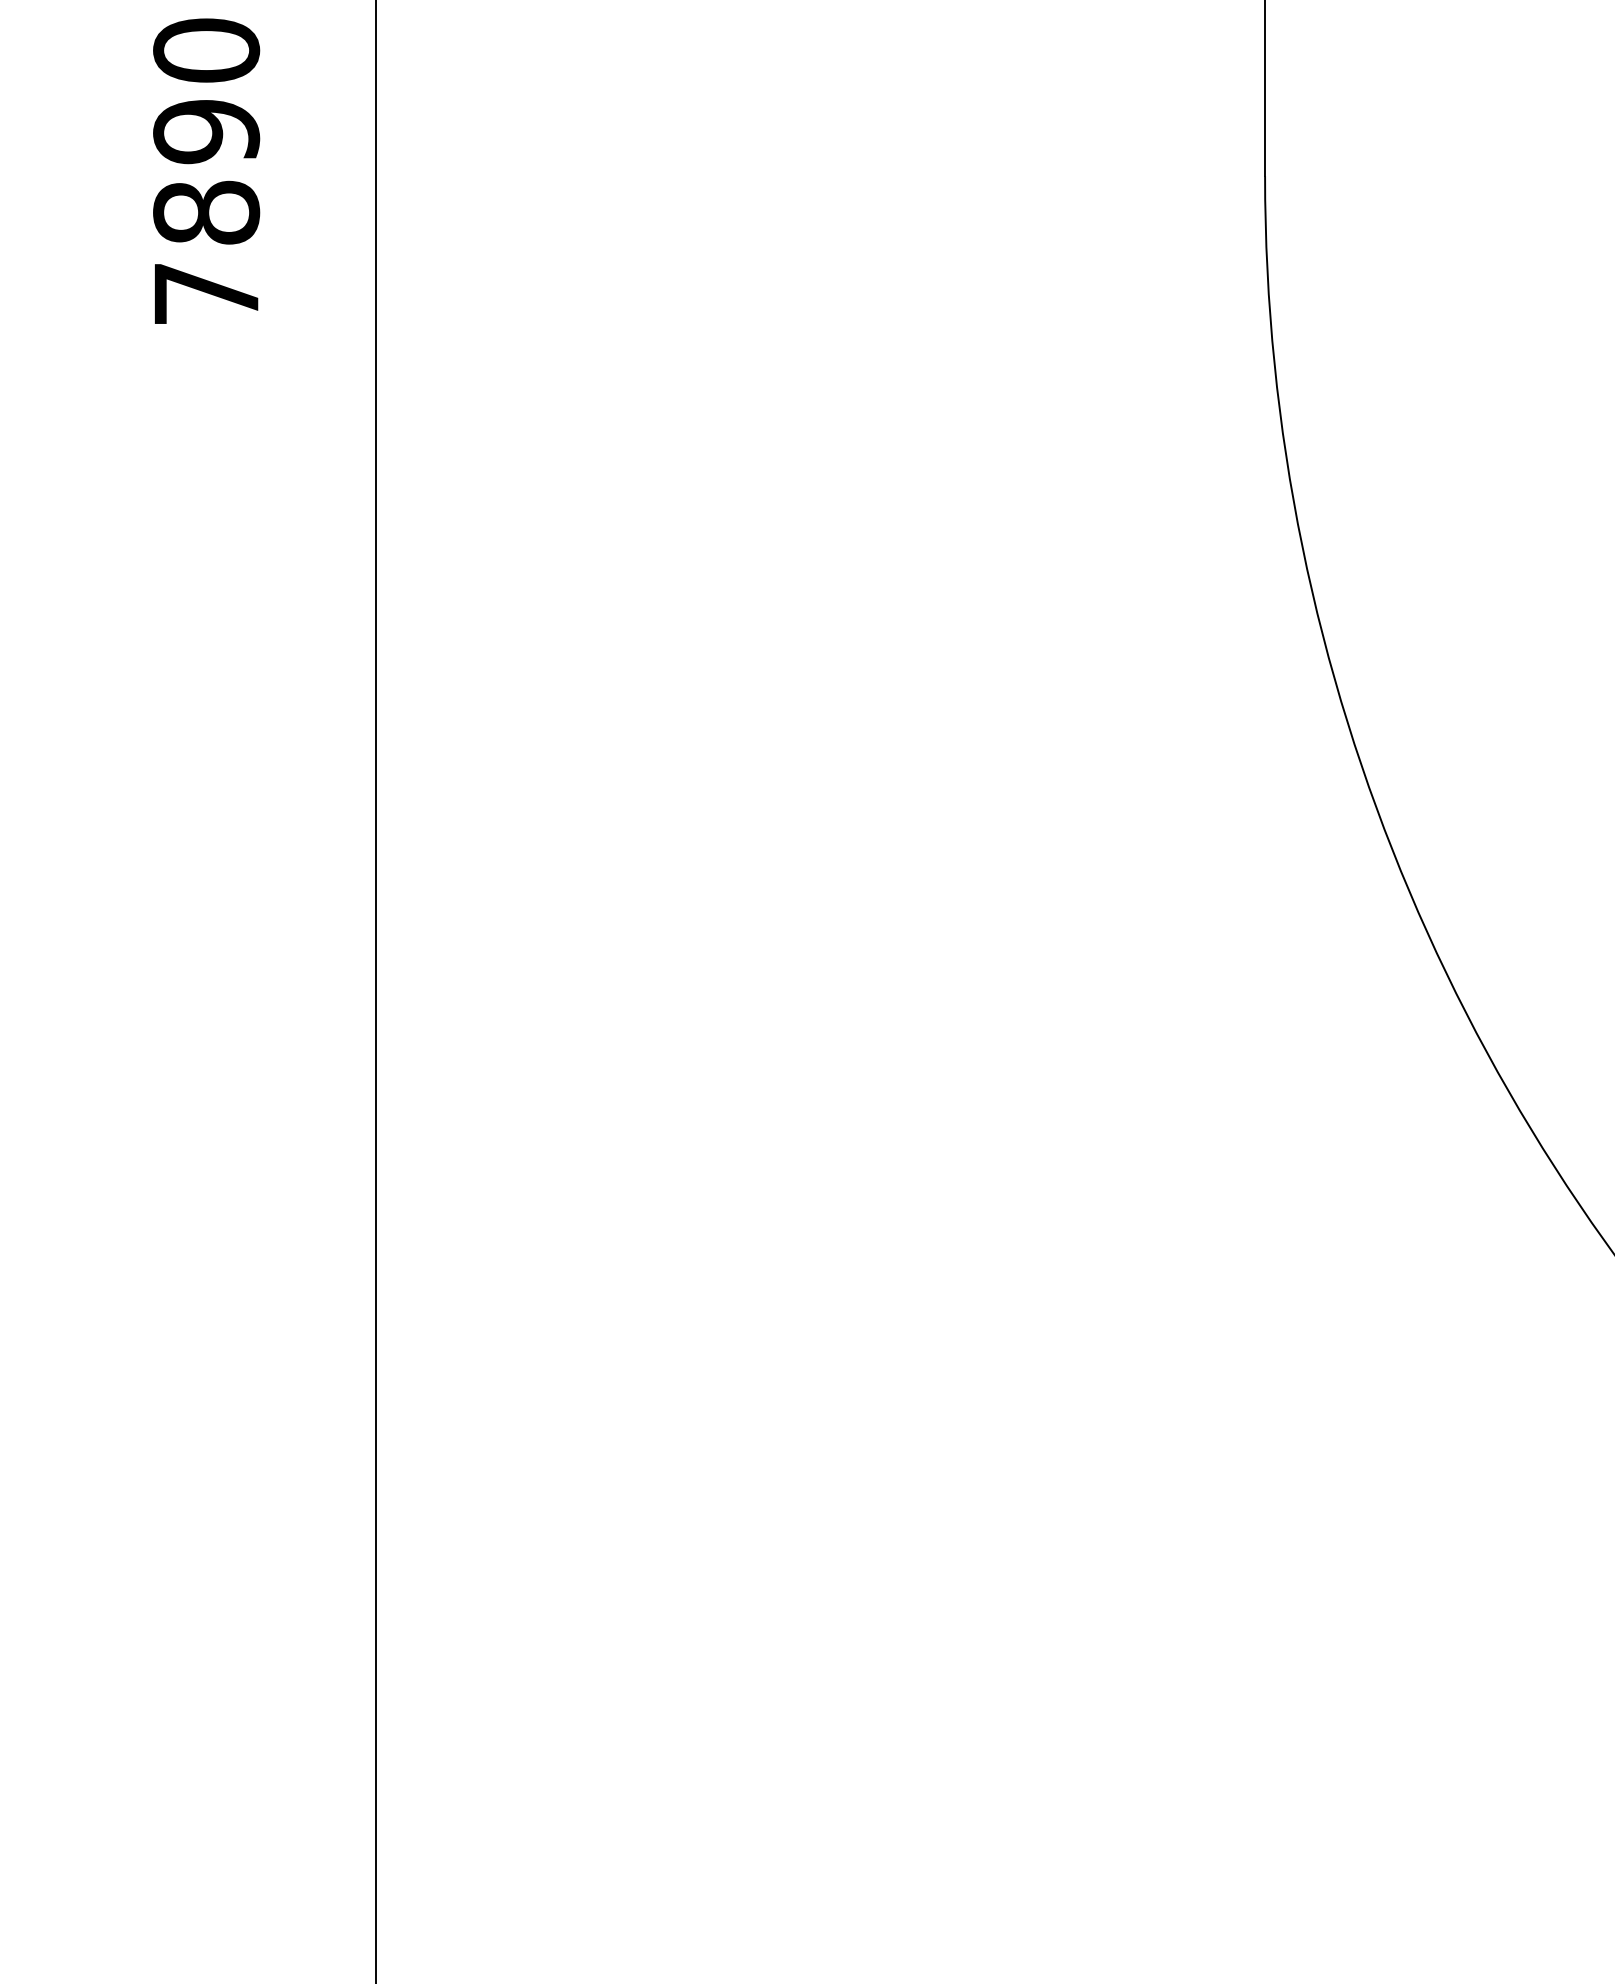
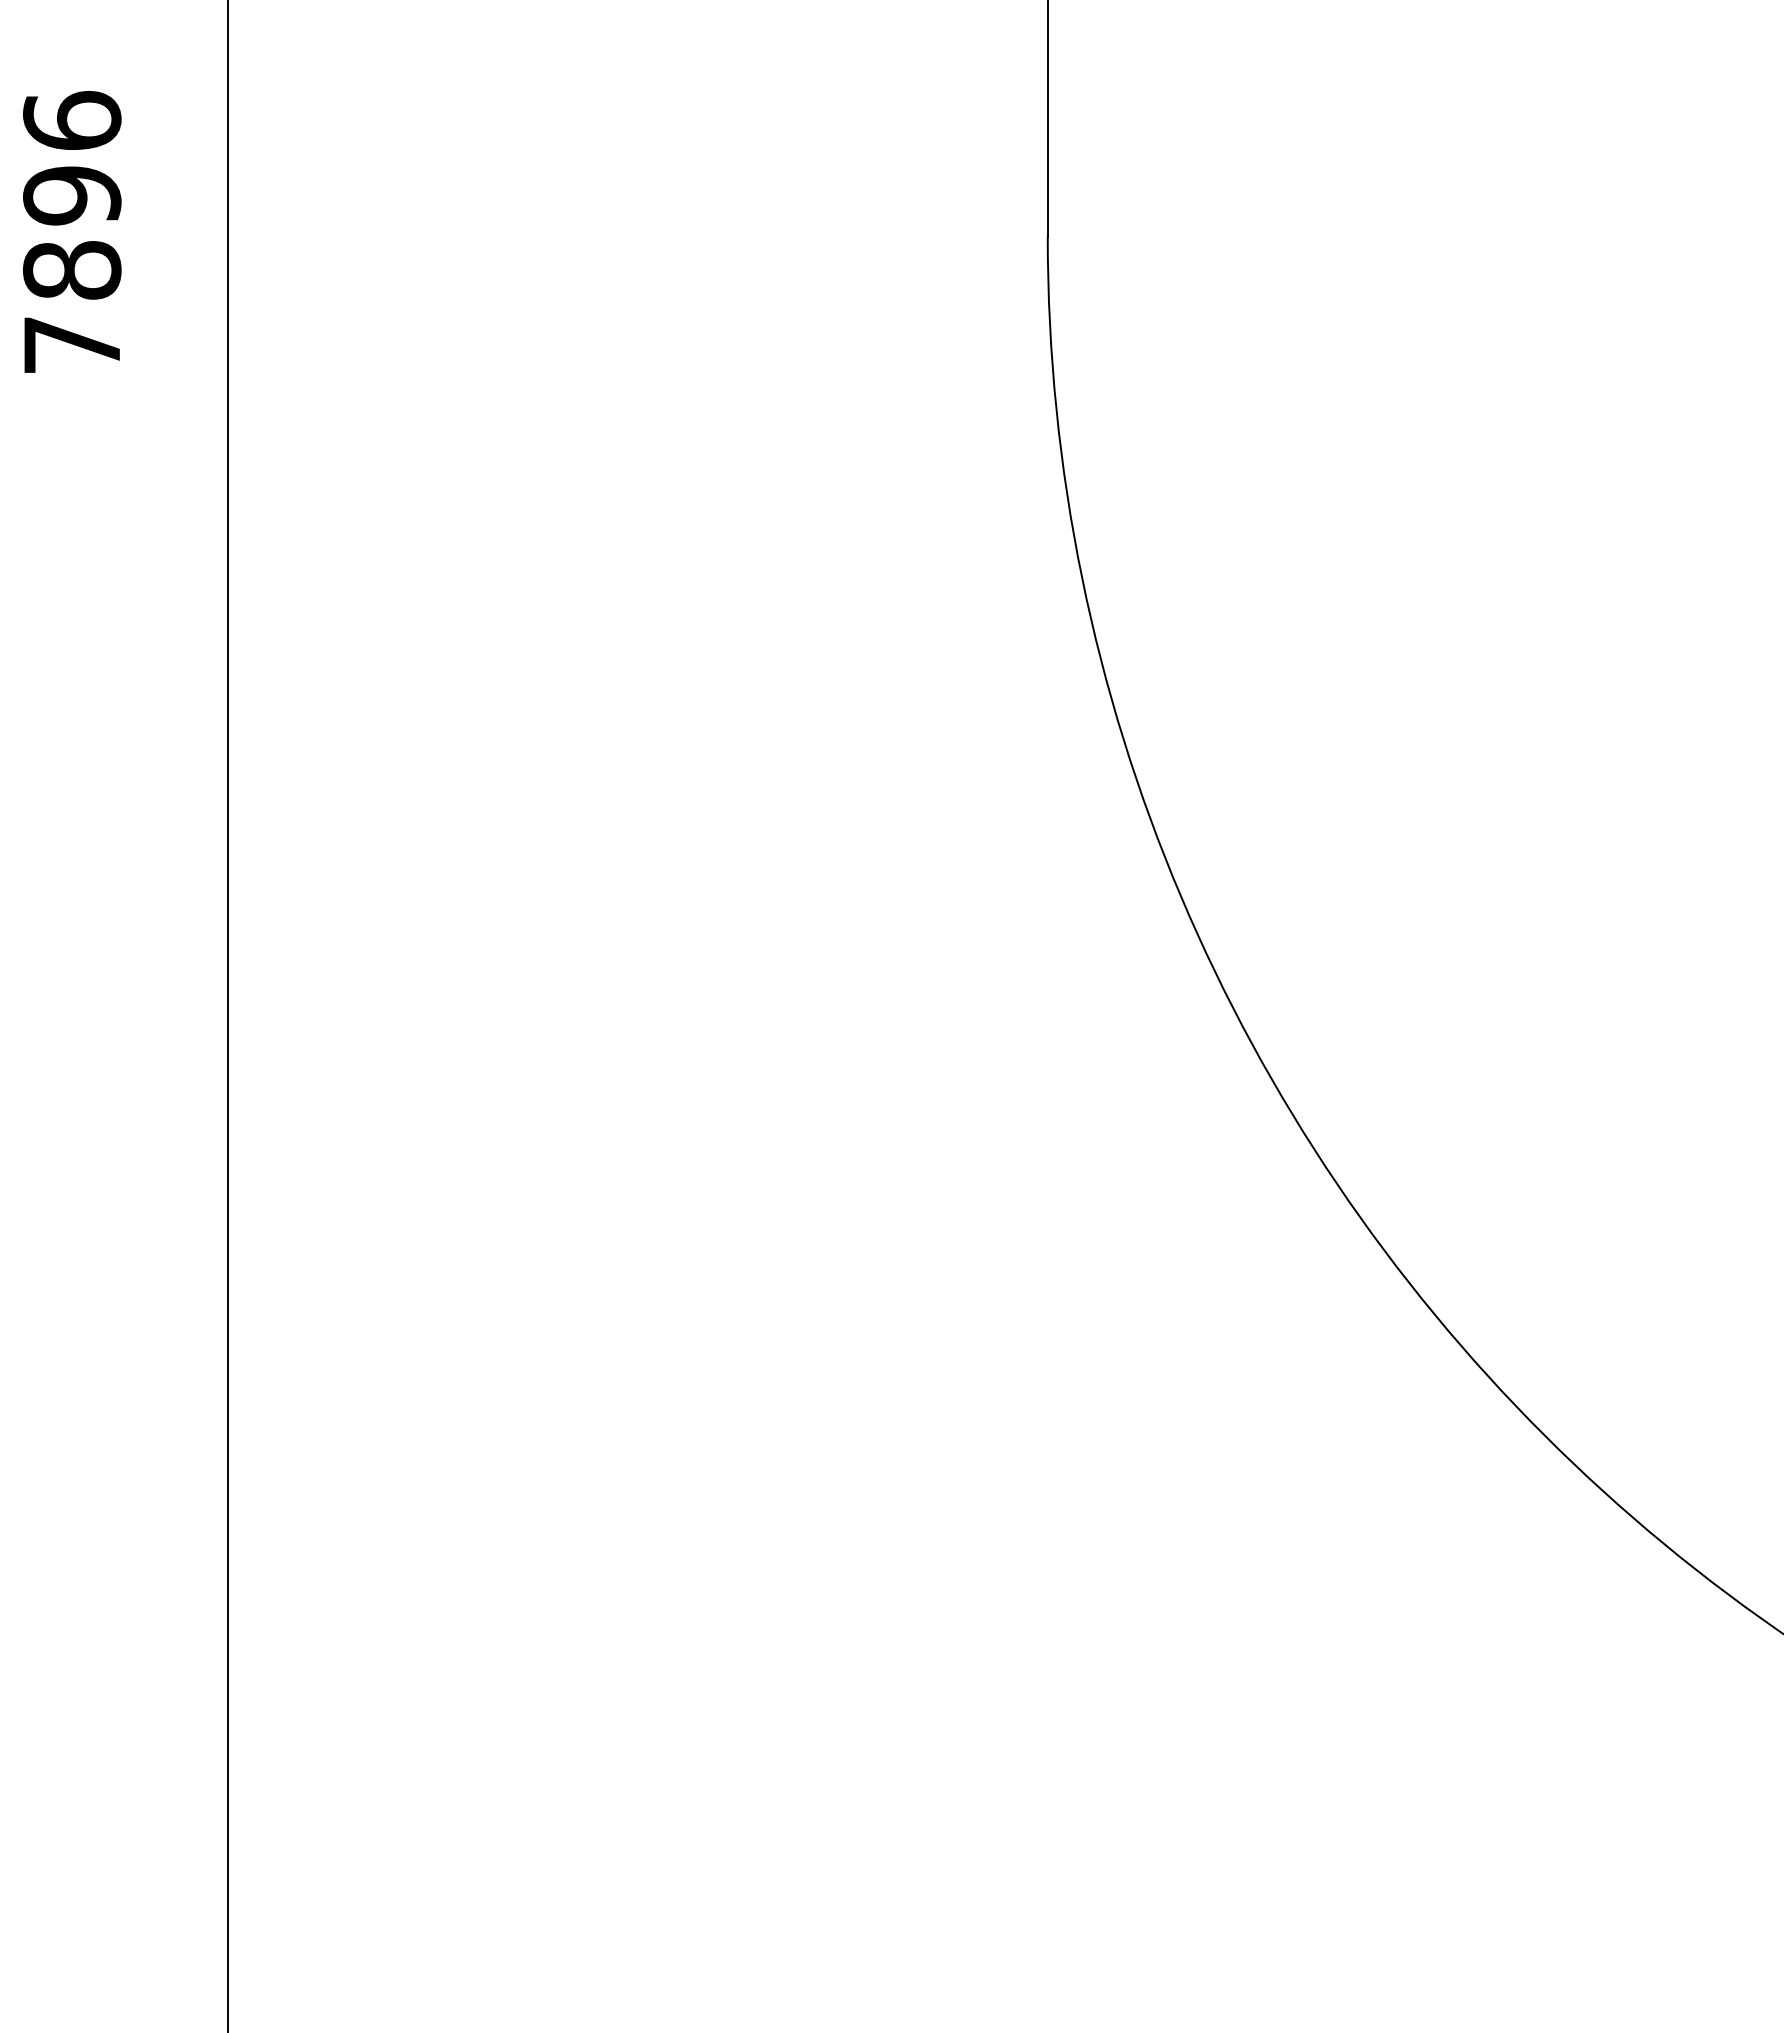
text: (206, 50) -> (72, 120), 7890 -> 7896

